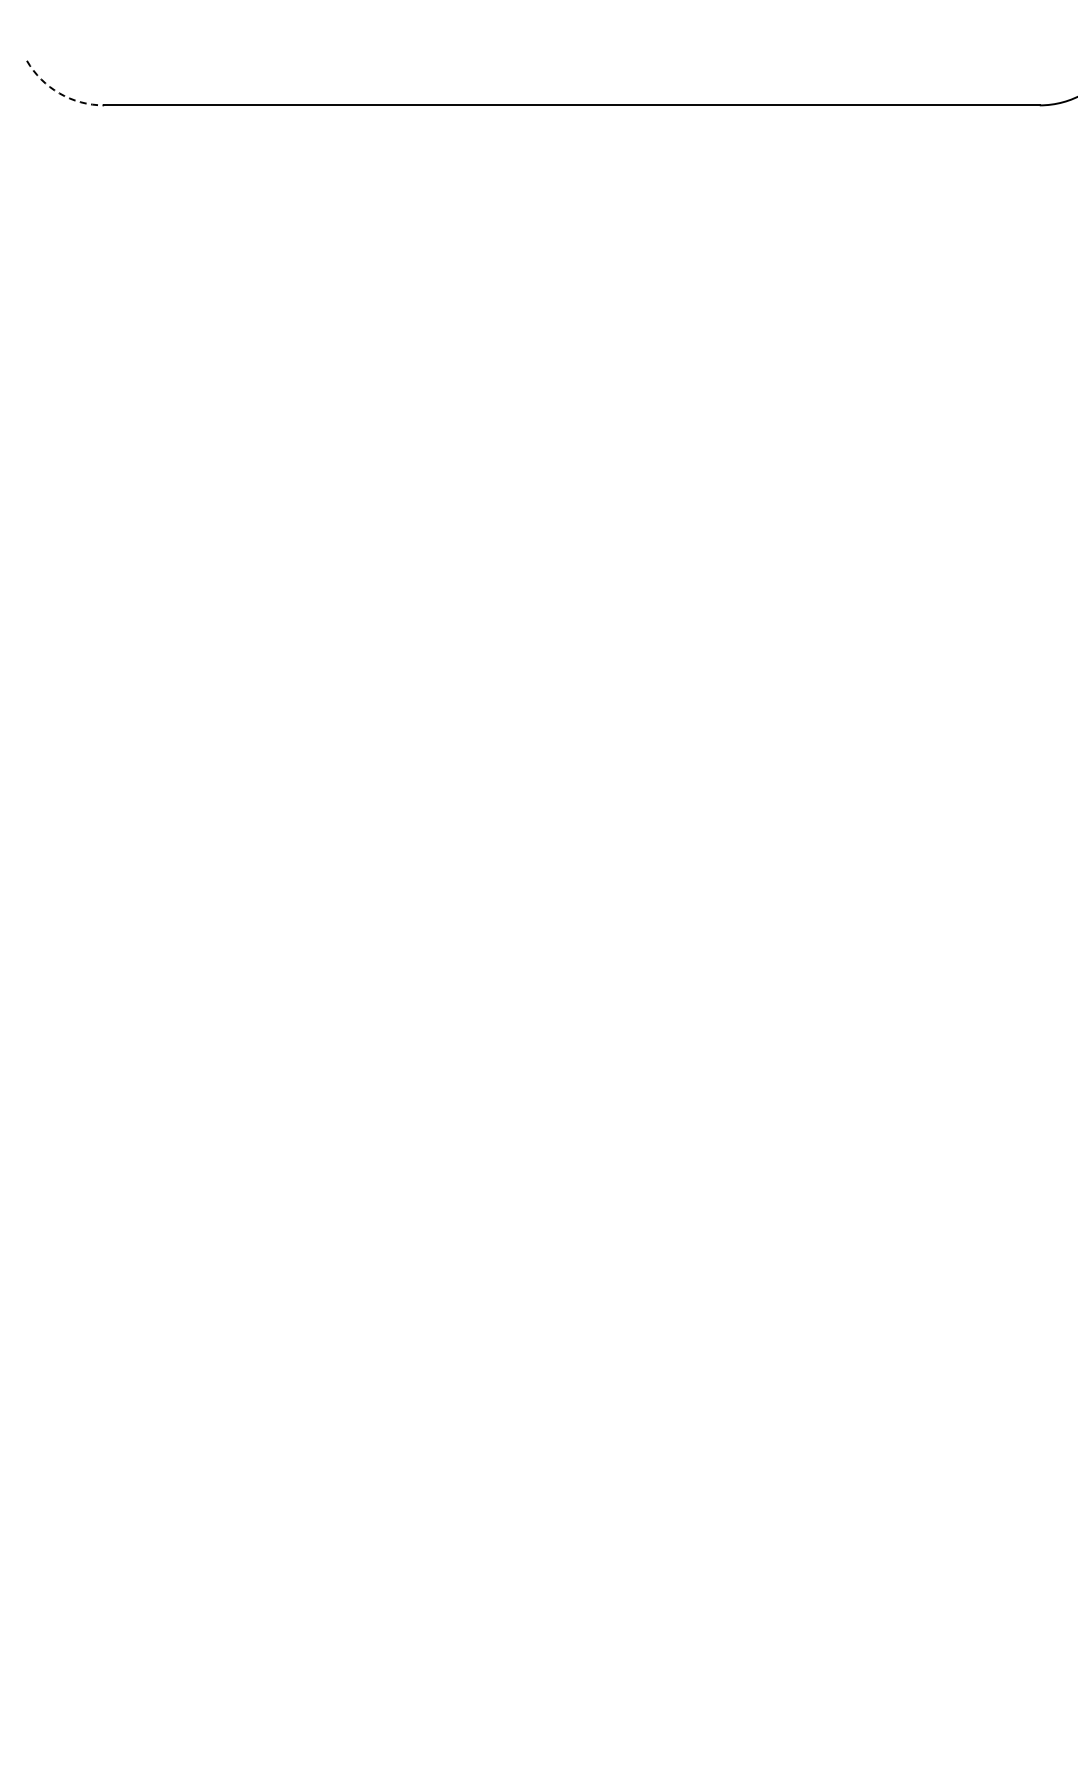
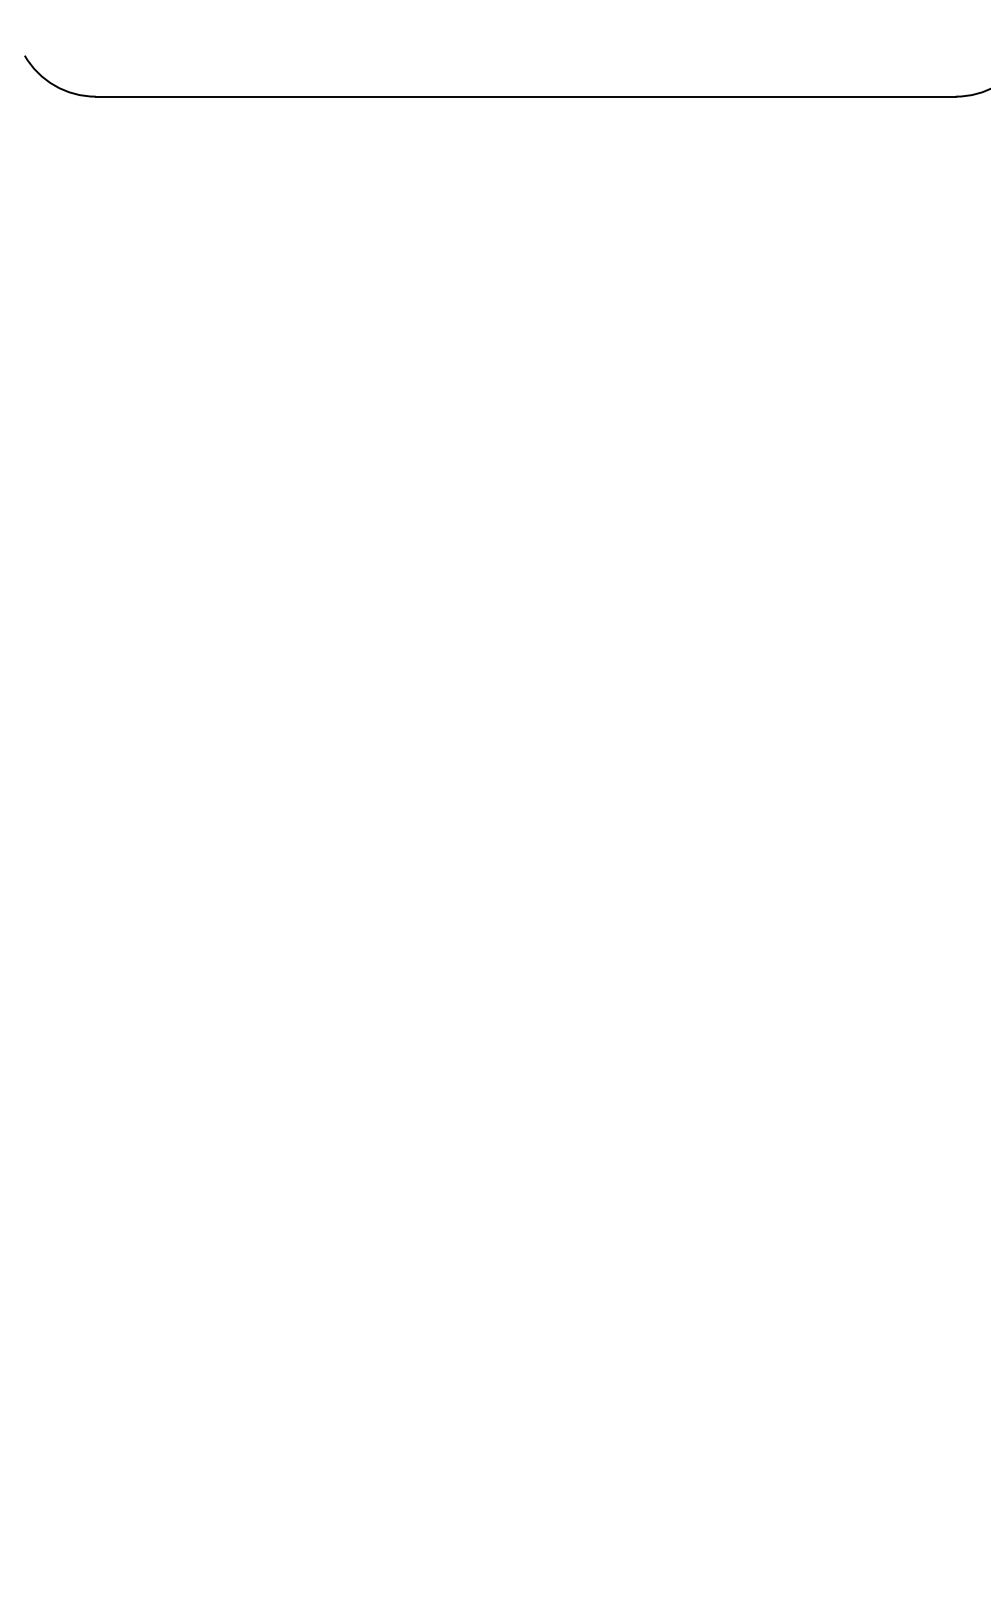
arc: (59, 93) -> (54, 85), dashed -> solid

